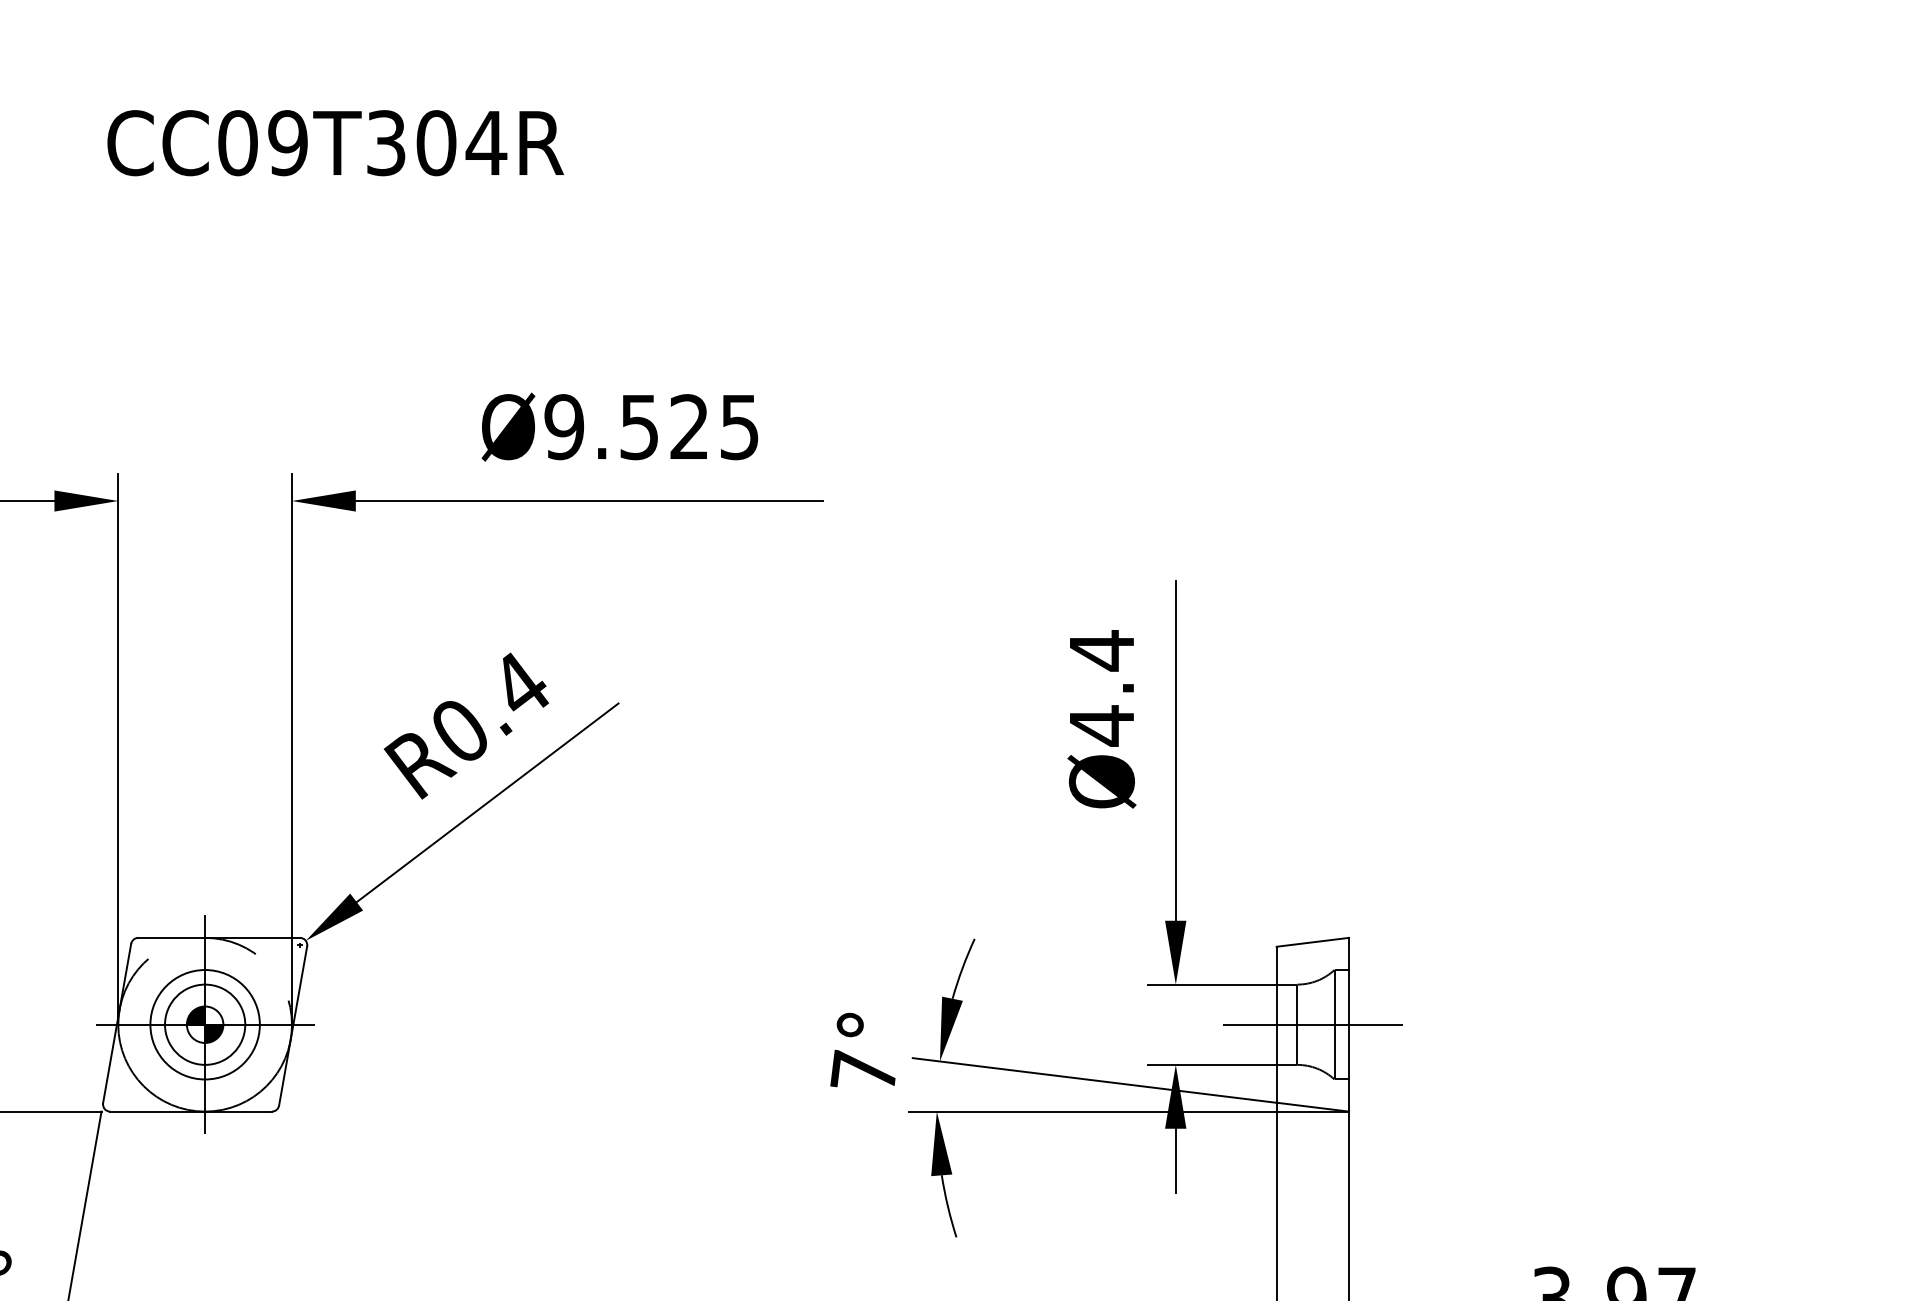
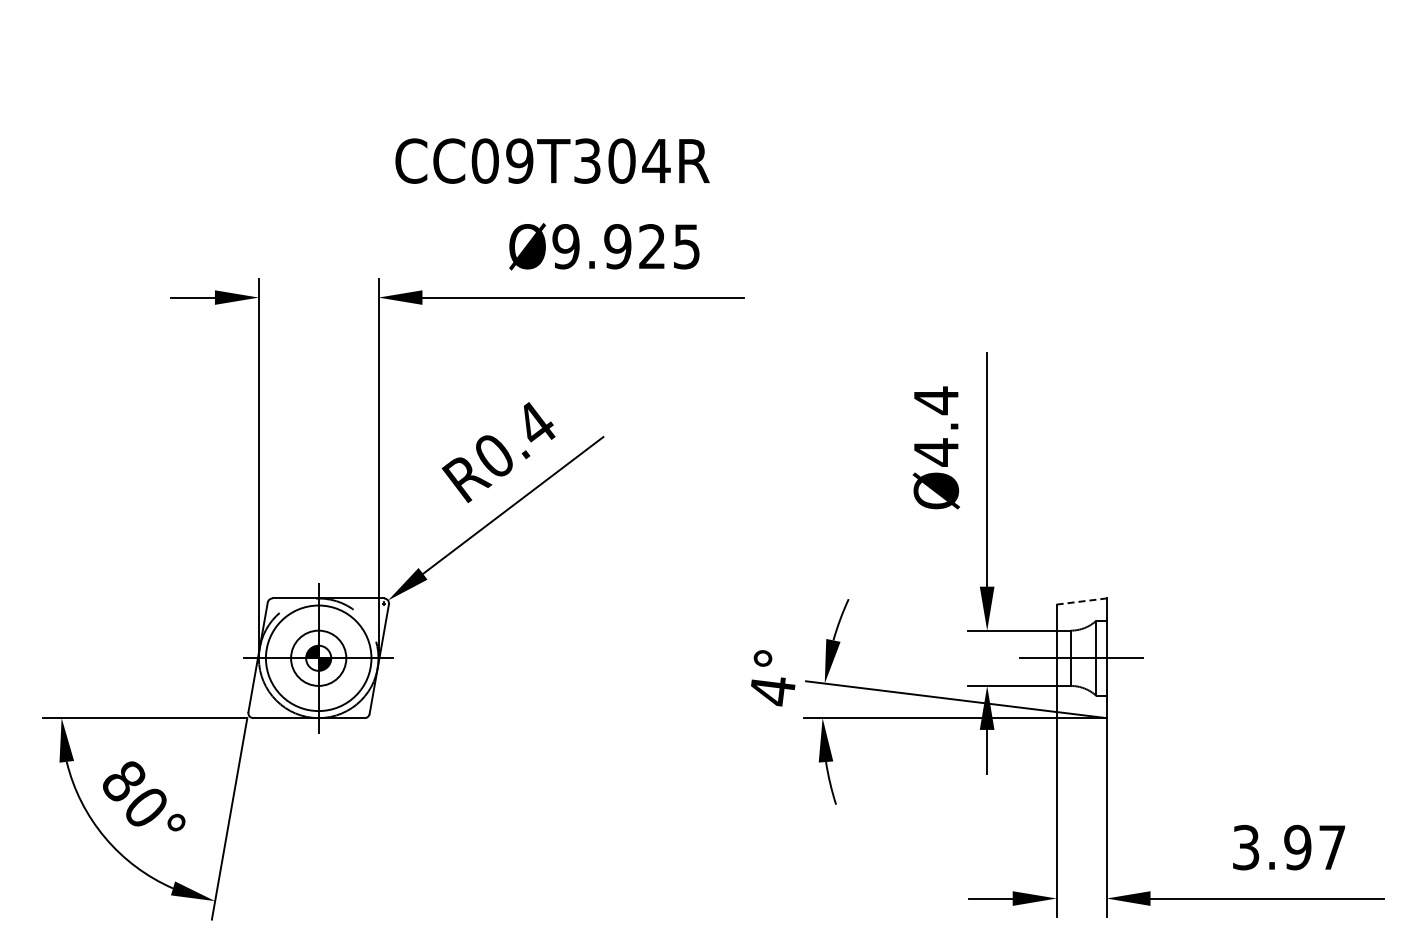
text: (335, 142) -> (552, 160), moved
text: (639, 426) -> (617, 246), Ø9.525 -> Ø9.925
line: (1314, 942) -> (1082, 601), solid -> dashed
circle: (204, 1023) -> (318, 657), size x1.4
text: (864, 1071) -> (772, 690), 7° -> 4°

